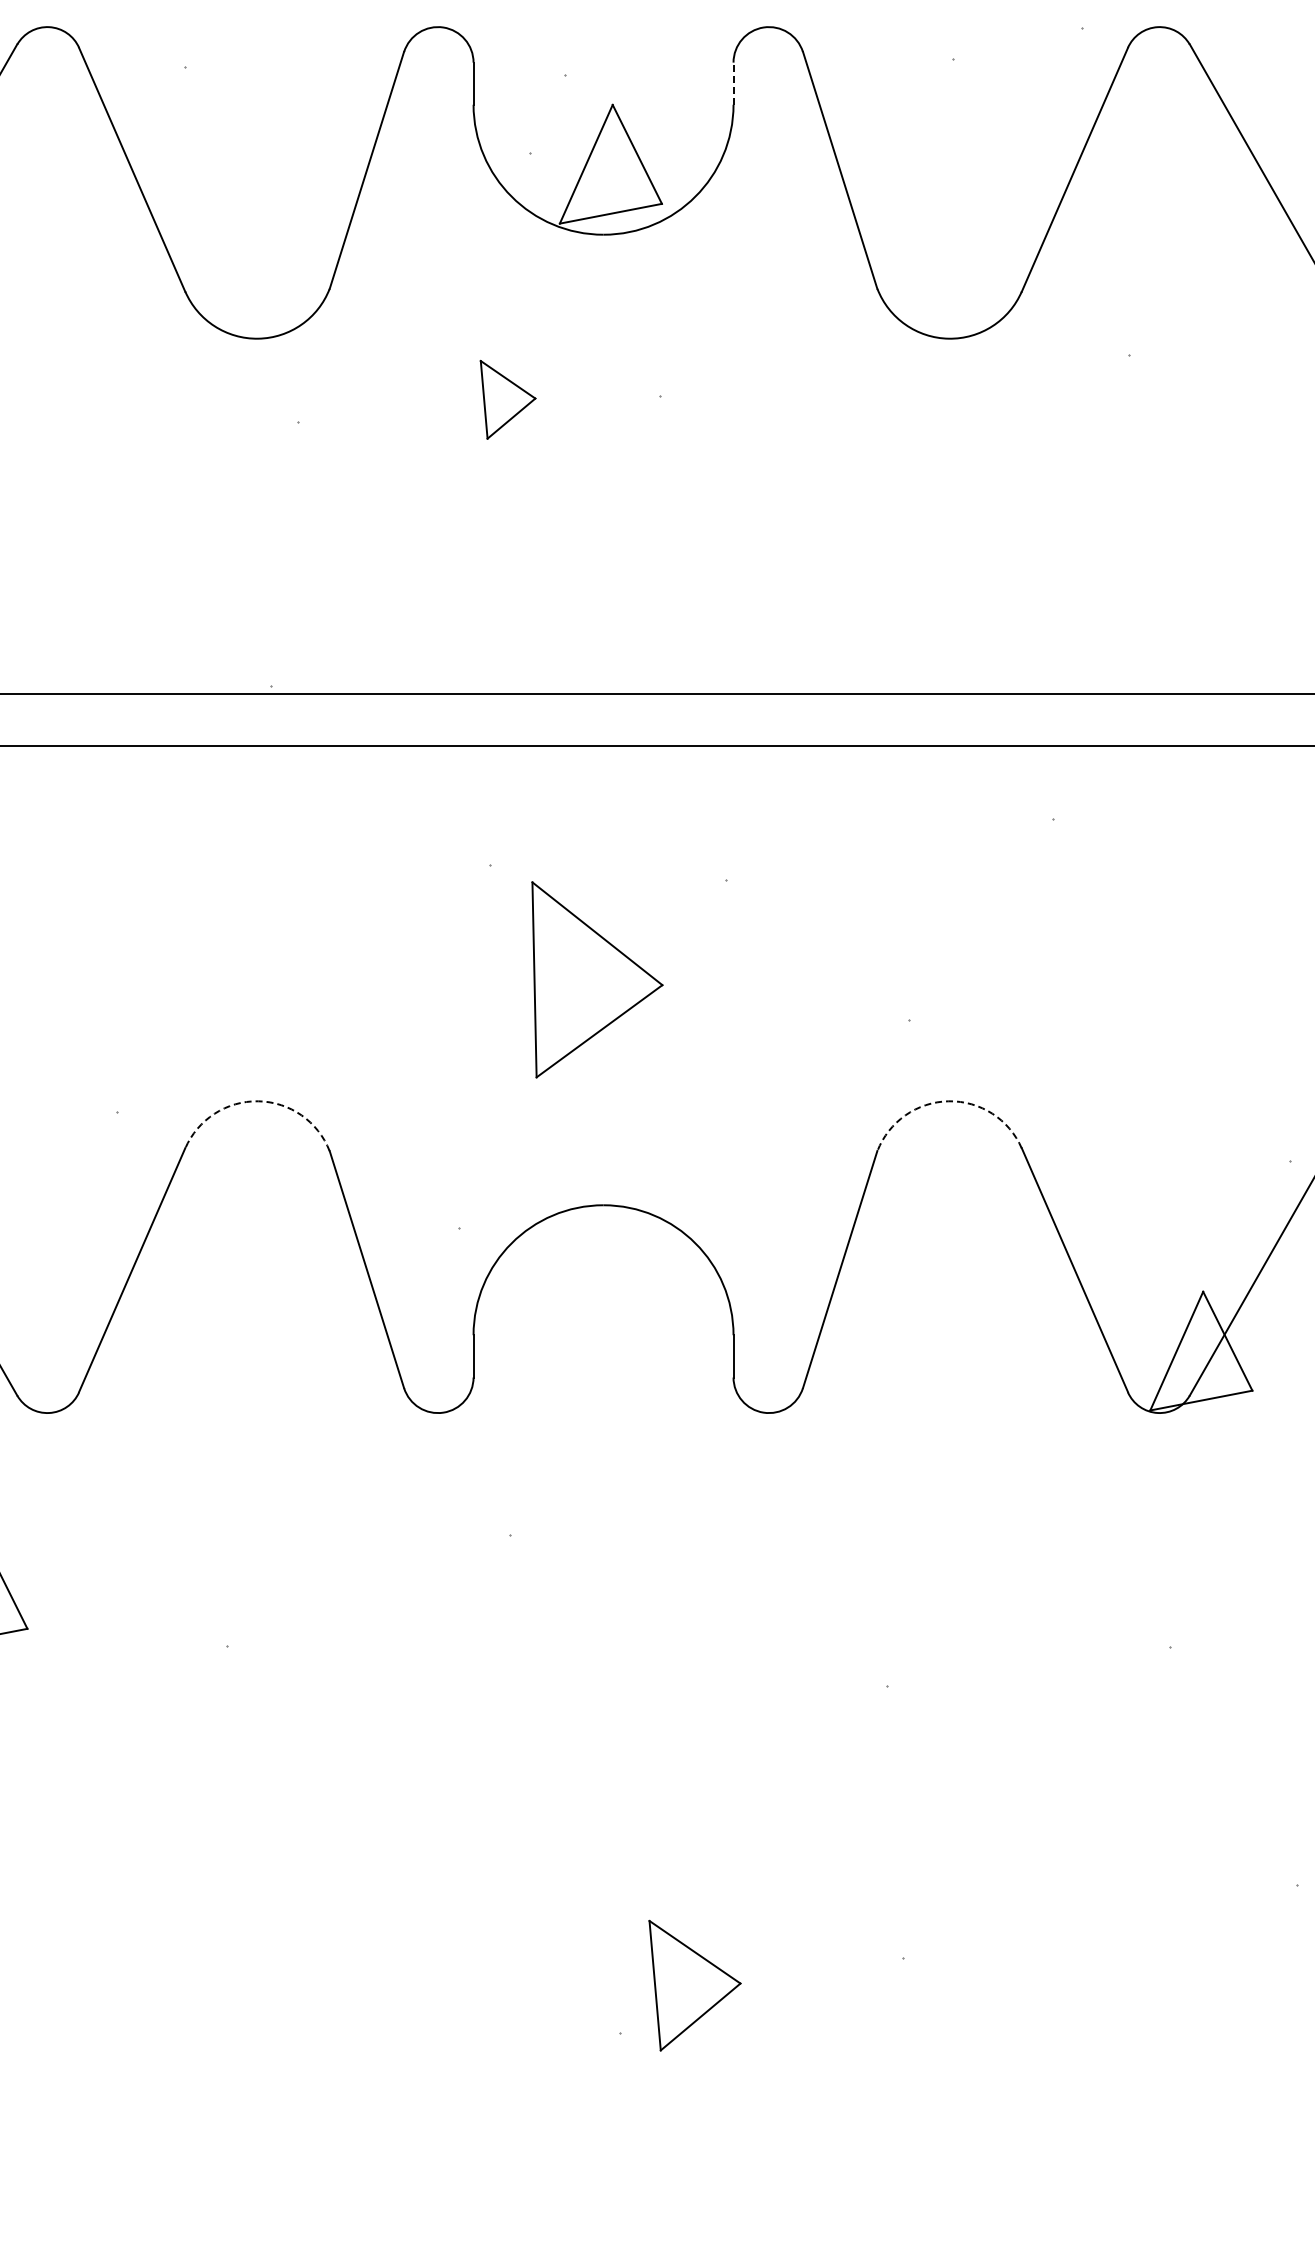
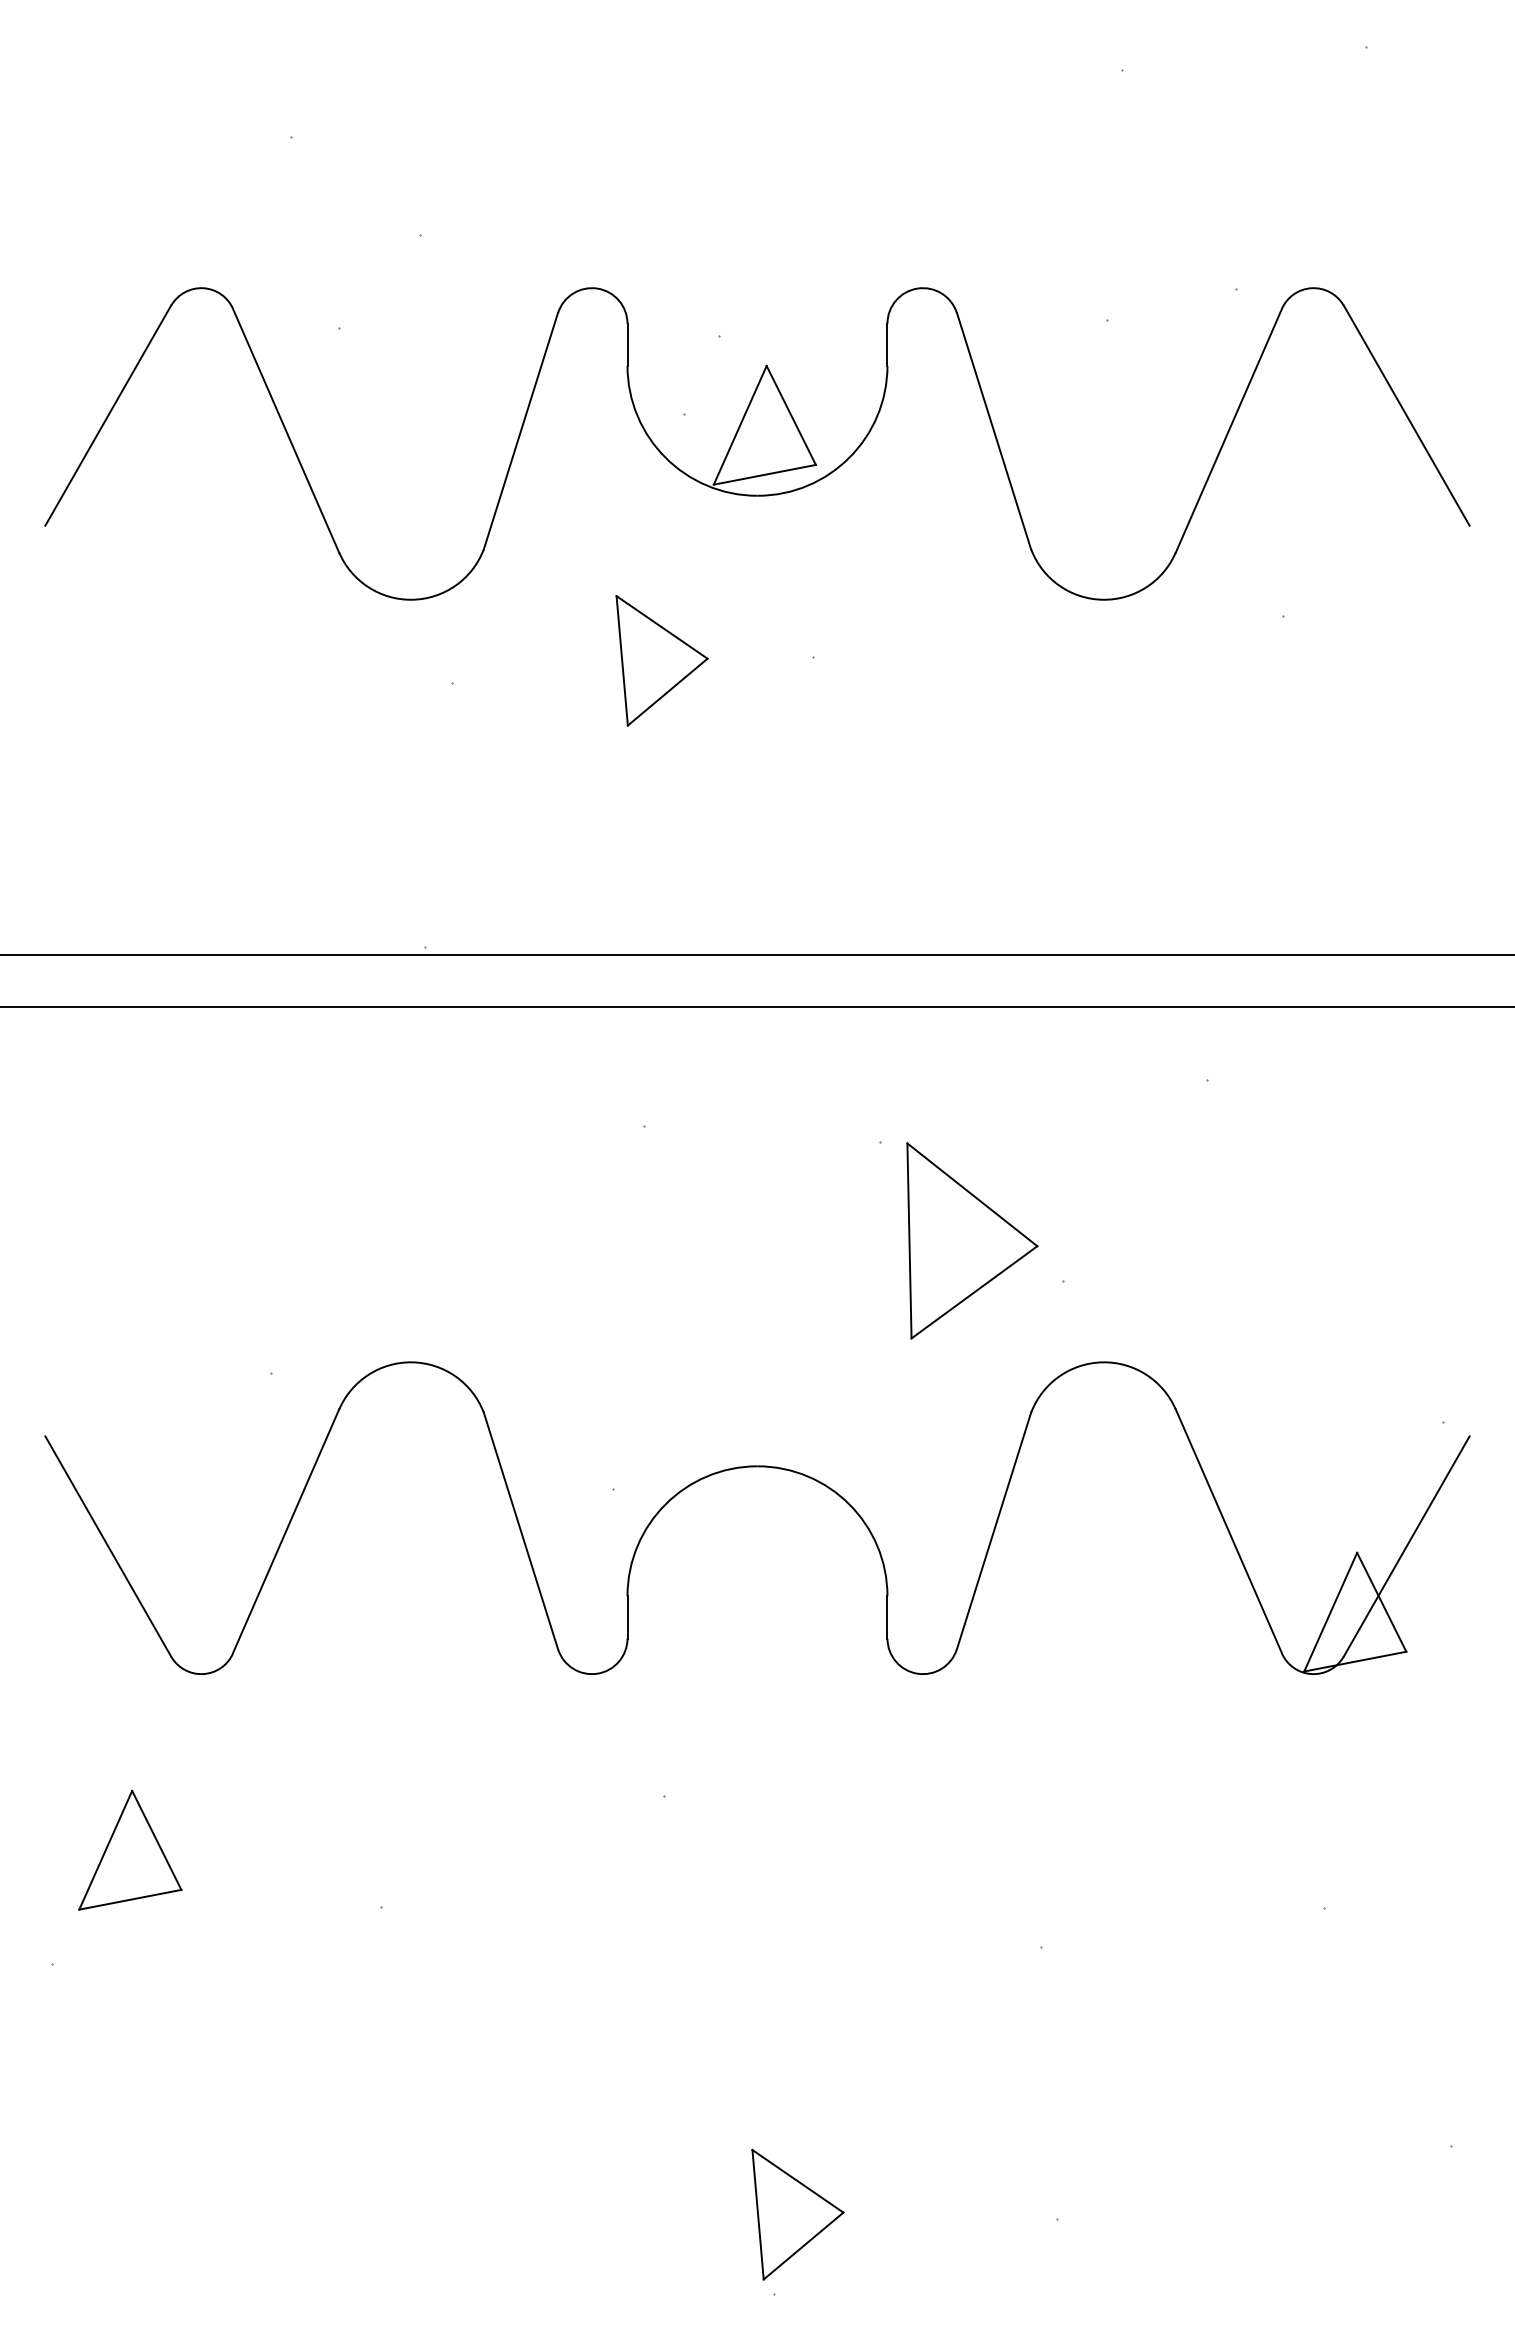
line: (733, 83) -> (887, 344), dashed -> solid
part: (507, 399) -> (661, 660), size x1.67
part: (597, 979) -> (972, 1240), moved
arc: (258, 1101) -> (412, 1362), dashed -> solid
arc: (948, 1101) -> (1102, 1362), dashed -> solid
part: (694, 1985) -> (797, 2214), moved

